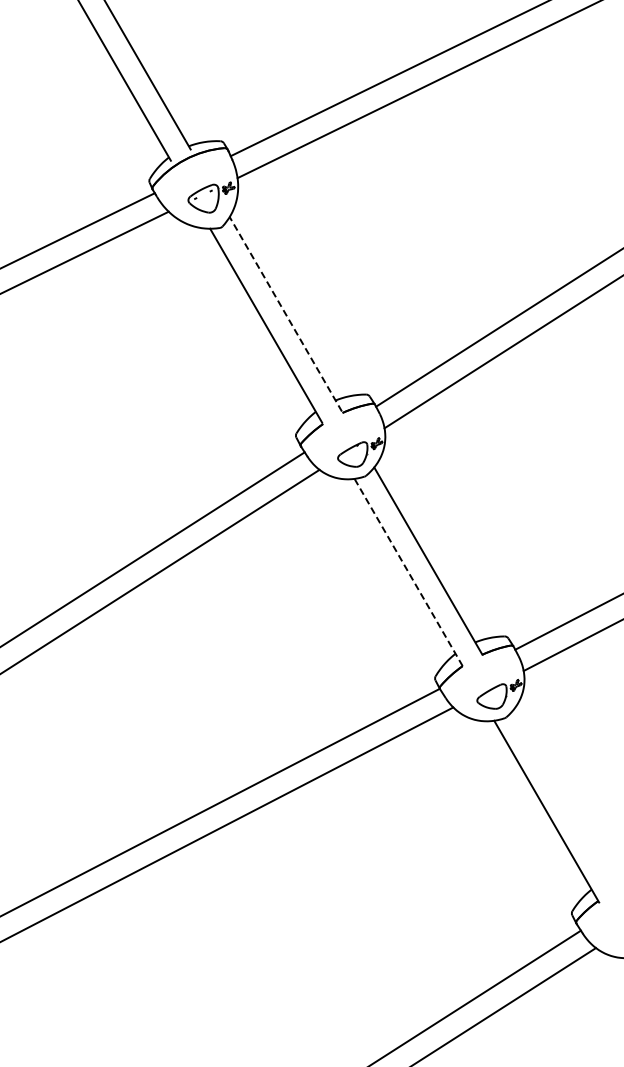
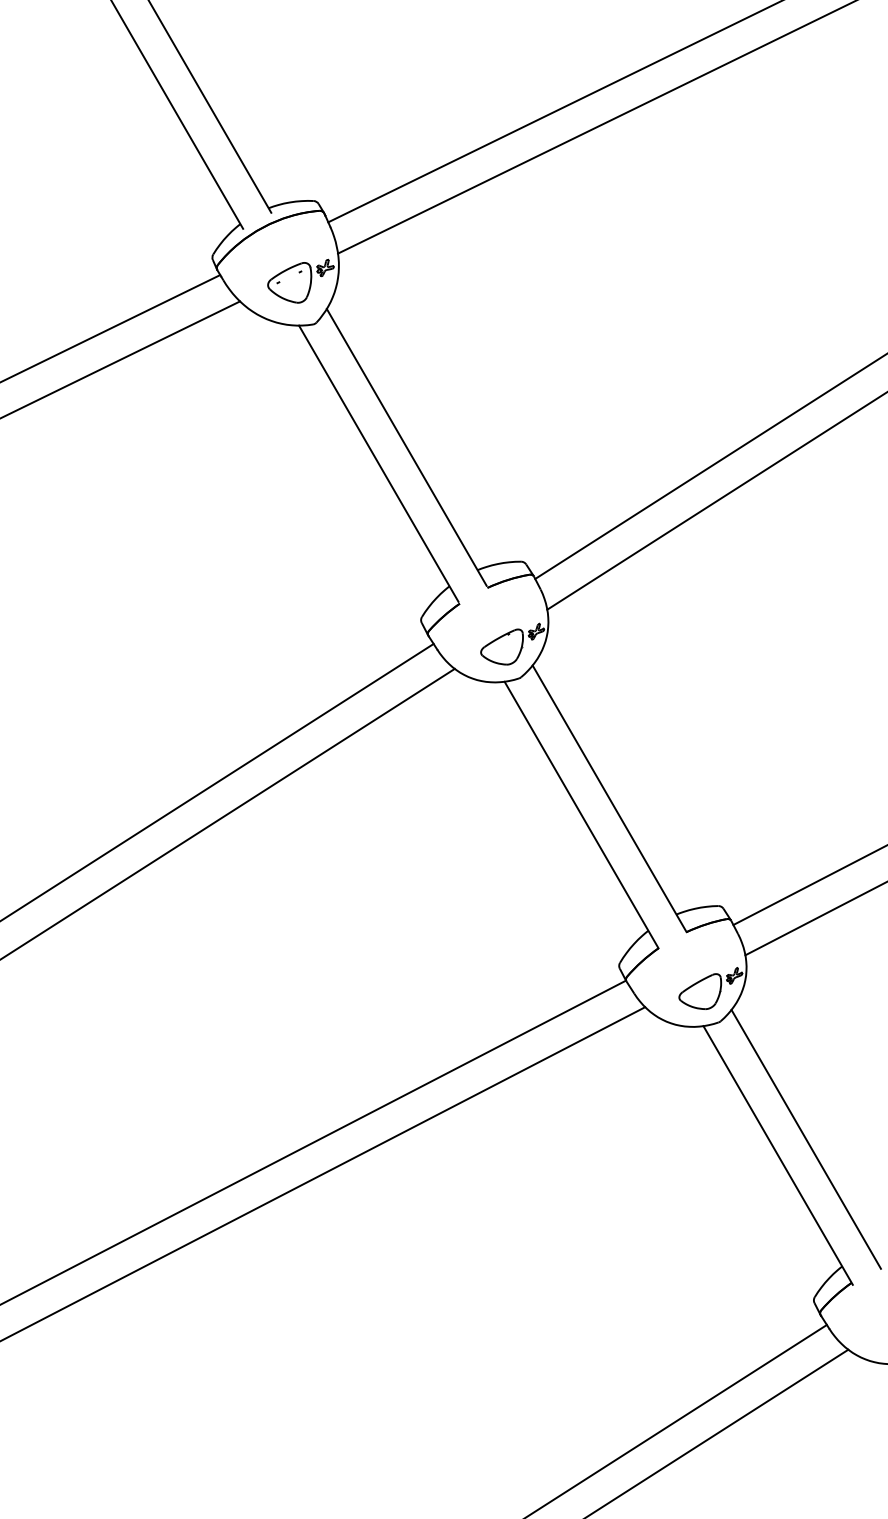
line: (285, 313) -> (406, 446), dashed -> solid
line: (408, 572) -> (581, 815), dashed -> solid
line: (565, 800) -> (804, 1139), added

